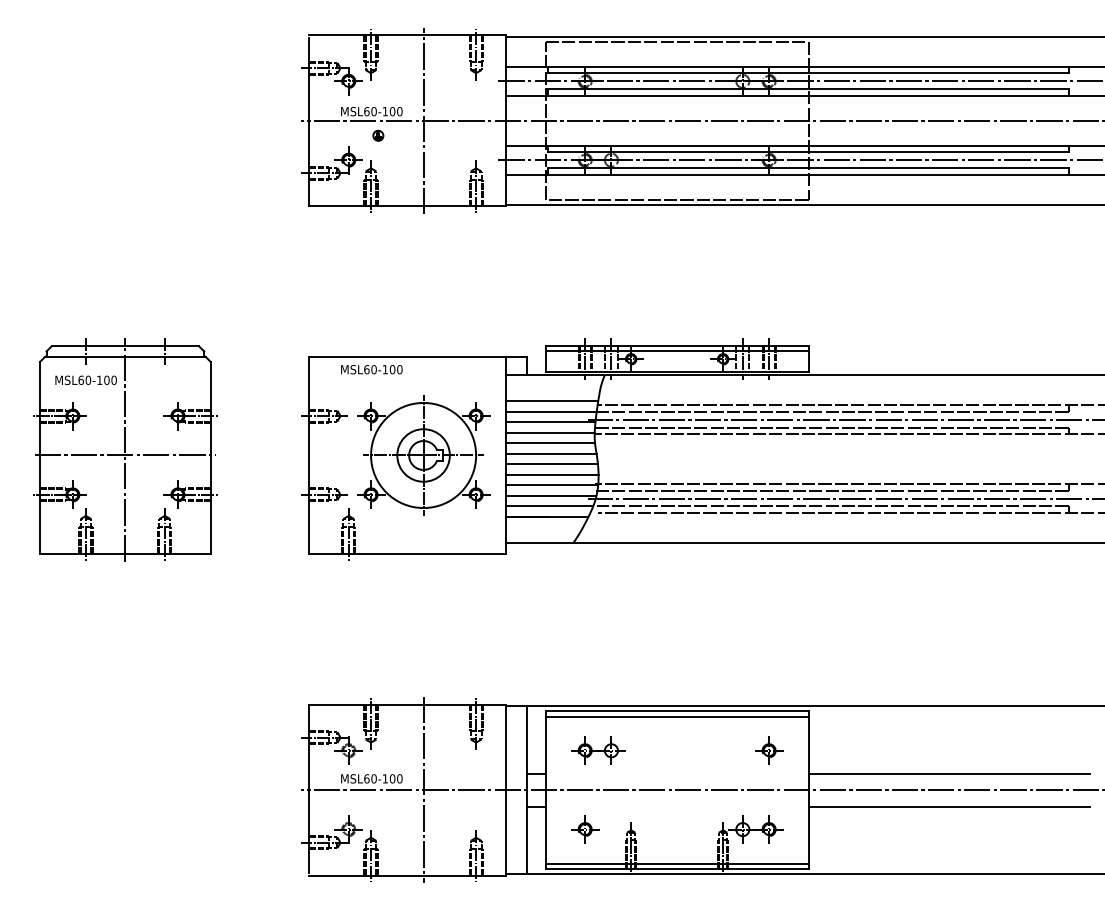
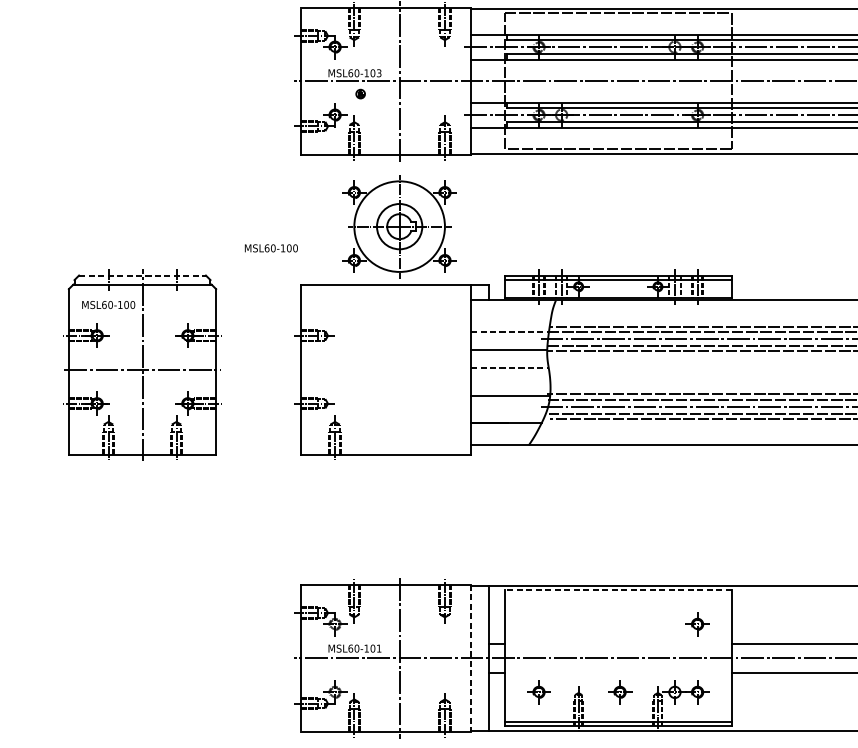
text: (399, 111) -> (378, 73), MSL60-100 -> MSL60-103
line: (125, 346) -> (142, 275), solid -> dashed
text: (371, 369) -> (271, 248), moved
line: (552, 401) -> (510, 323), removed
line: (552, 411) -> (510, 331), solid -> dashed
line: (550, 422) -> (509, 341), removed
line: (550, 443) -> (509, 359), removed
line: (551, 453) -> (509, 368), solid -> dashed
part: (423, 455) -> (399, 226), moved
line: (551, 464) -> (509, 377), removed
line: (552, 474) -> (510, 386), removed
line: (551, 495) -> (509, 404), removed
line: (549, 506) -> (508, 413), removed
line: (676, 711) -> (617, 590), solid -> dashed
line: (676, 716) -> (617, 594), removed
part: (598, 750) -> (550, 624), removed
text: (399, 778) -> (378, 648), MSL60-100 -> MSL60-101
line: (506, 790) -> (471, 658), solid -> dashed
part: (679, 829) -> (620, 692), added

